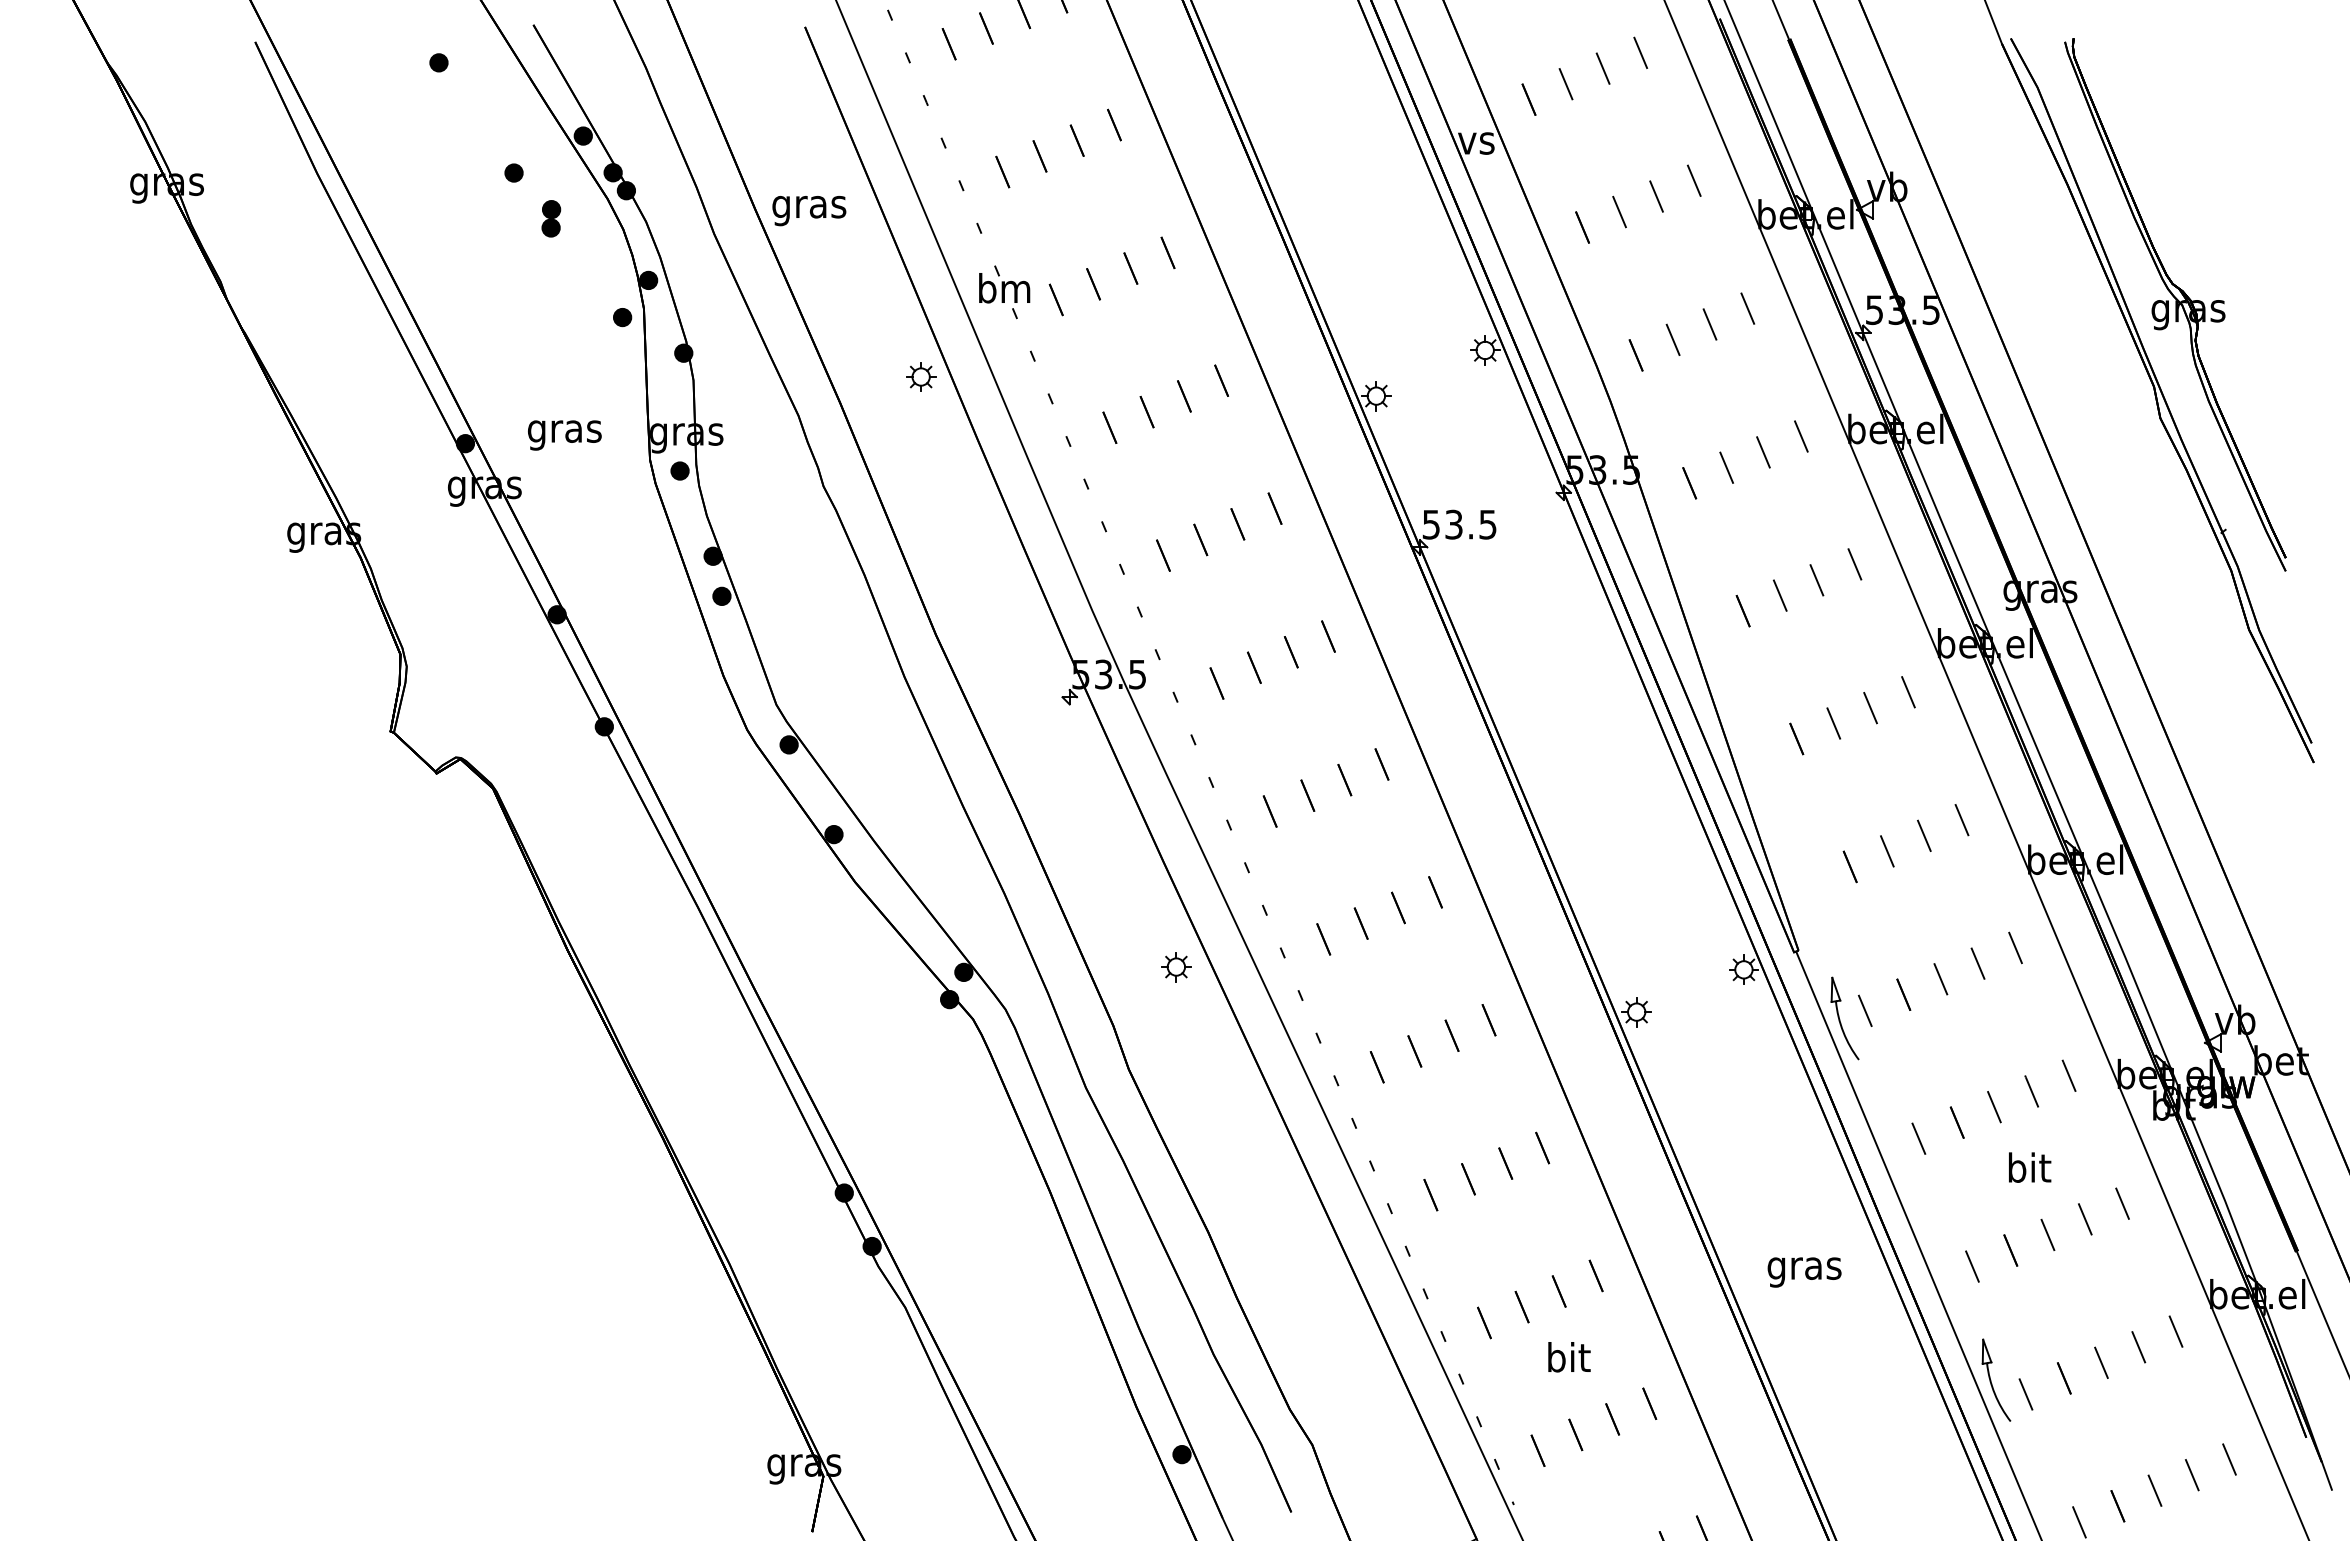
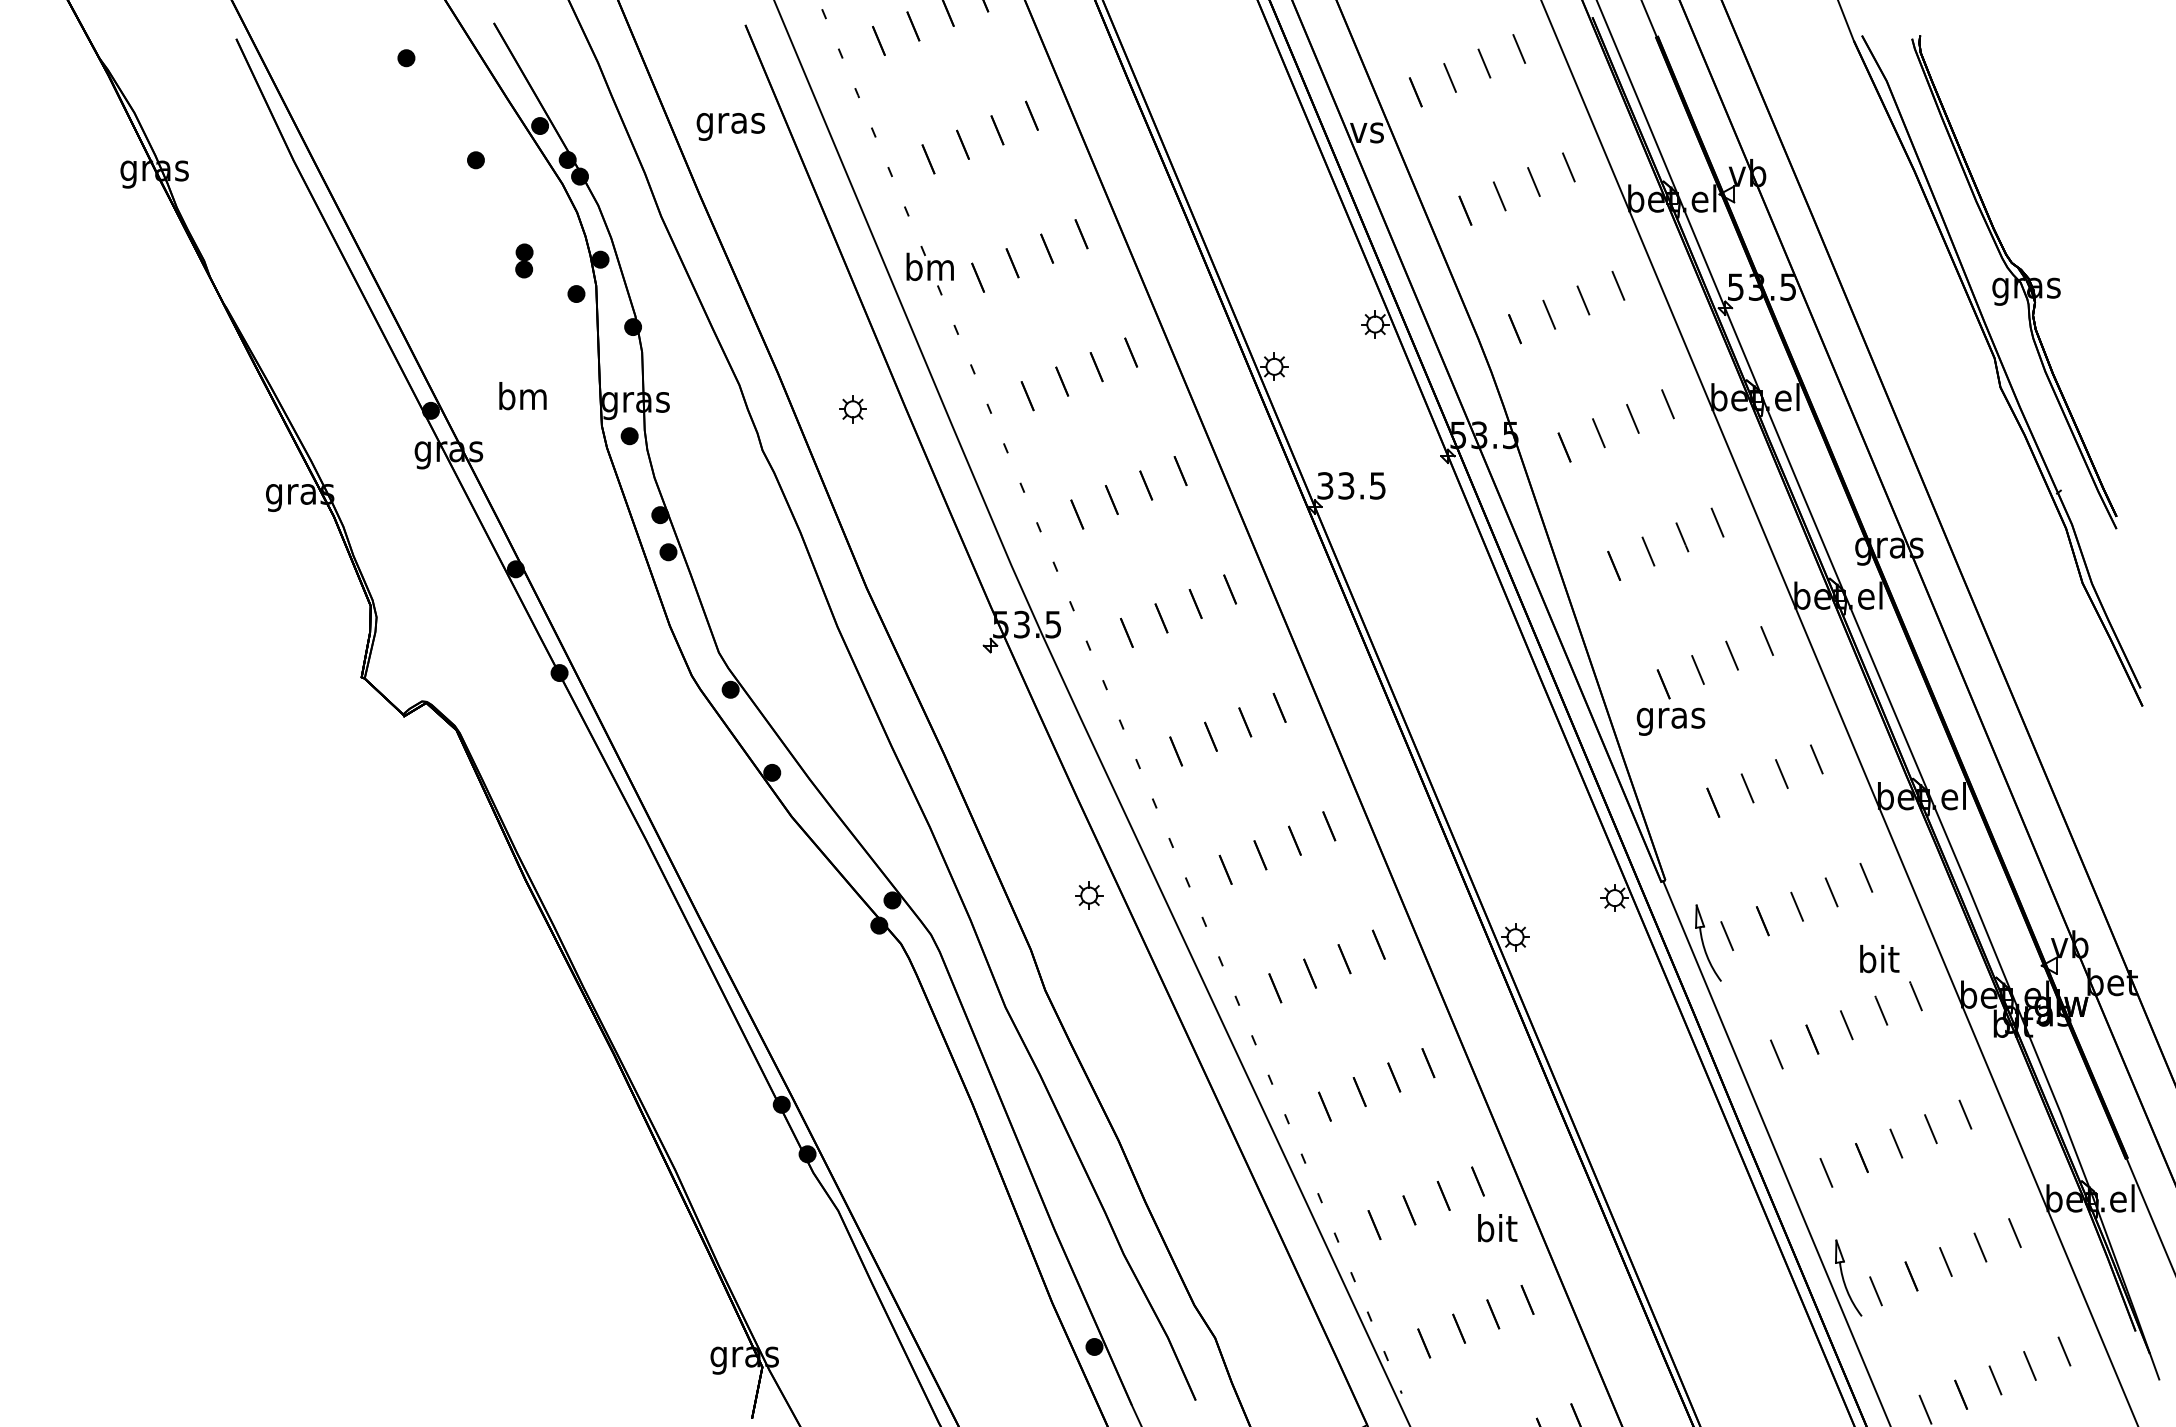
text: (809, 211) -> (731, 127), moved
part: (551, 218) -> (524, 260), moved
part: (921, 376) -> (853, 408), moved
text: (564, 431) -> (522, 399), gras -> bm
text: (1431, 523) -> (1325, 484), 53.5 -> 33.5
text: (2030, 1167) -> (1880, 958), moved
text: (1804, 1272) -> (1670, 721), moved
text: (1569, 1357) -> (1497, 1228), moved

